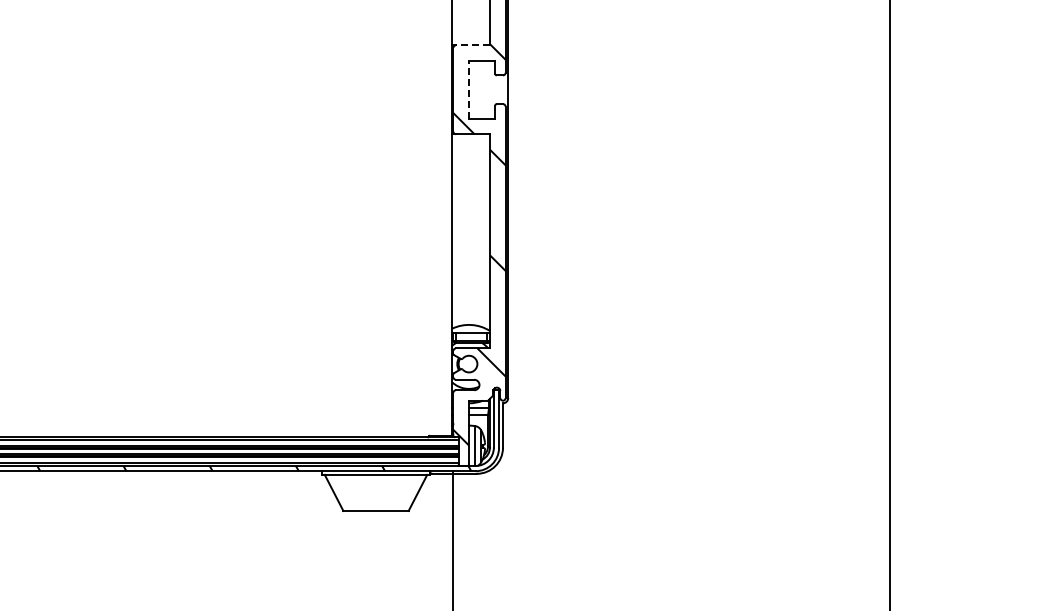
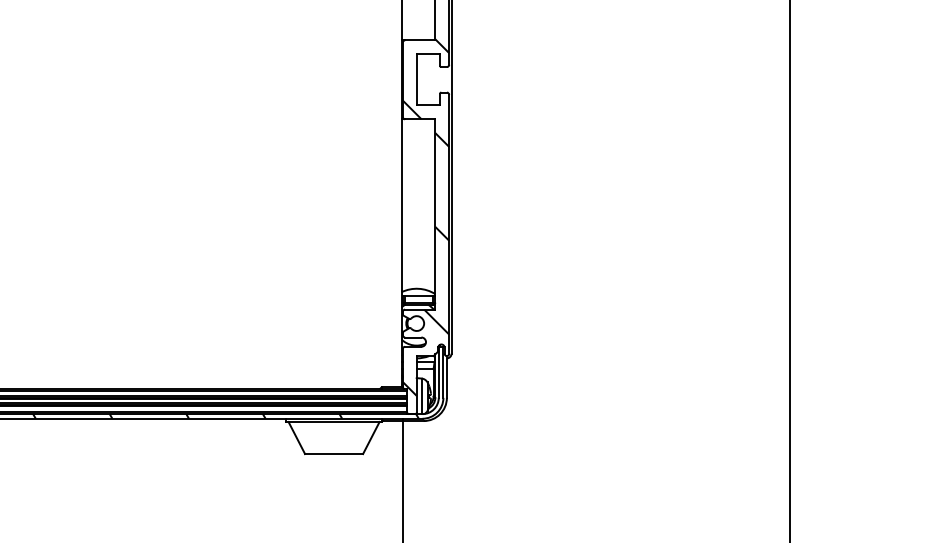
line: (472, 45) -> (419, 40), dashed -> solid
line: (469, 89) -> (417, 79), dashed -> solid

